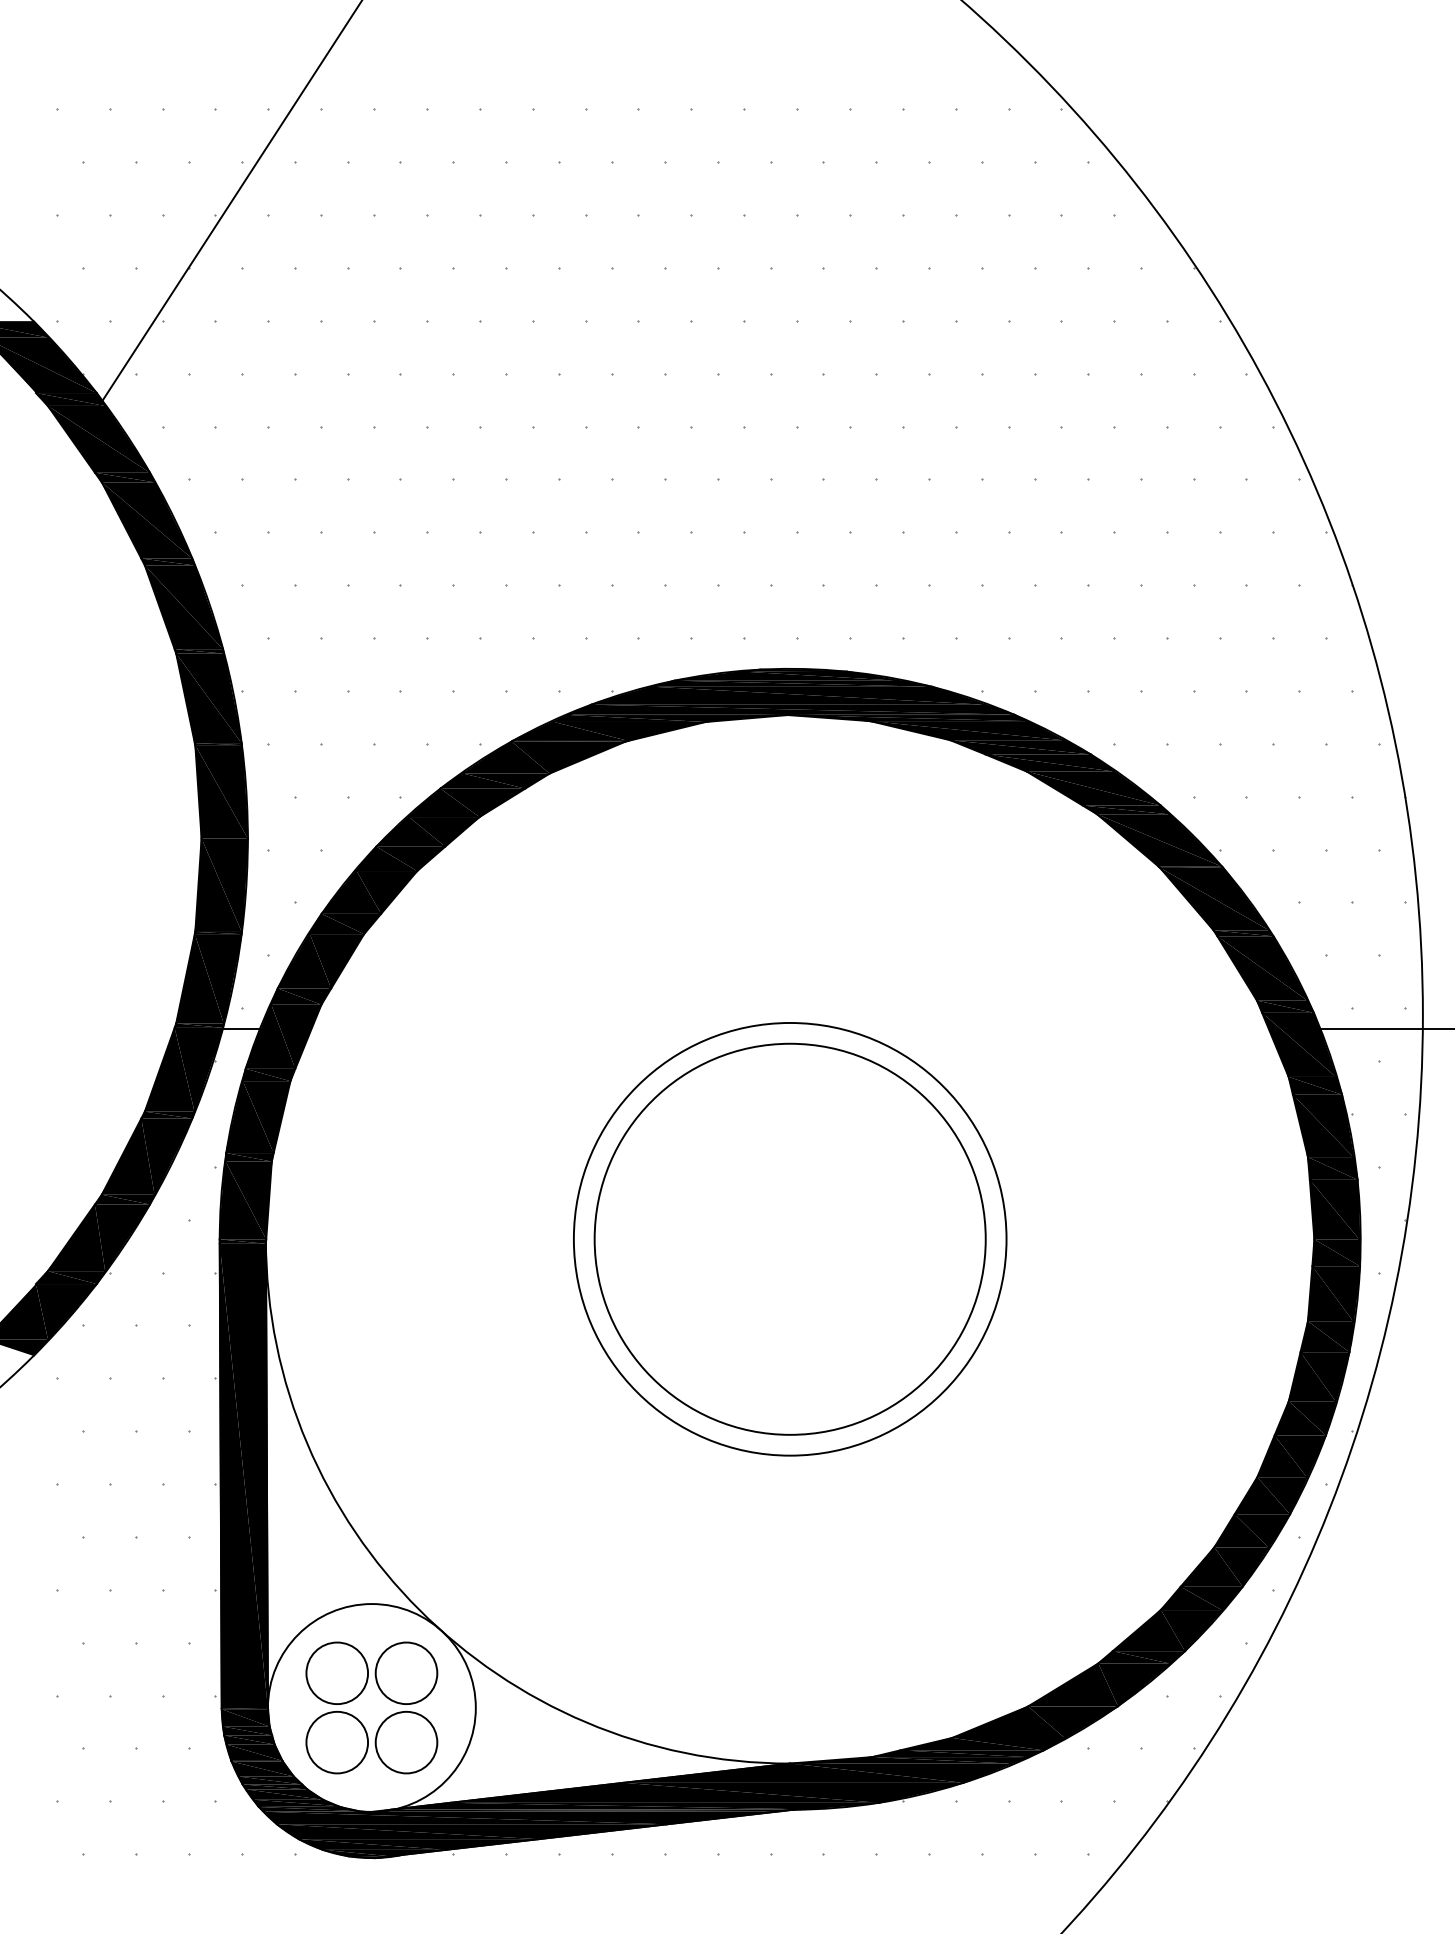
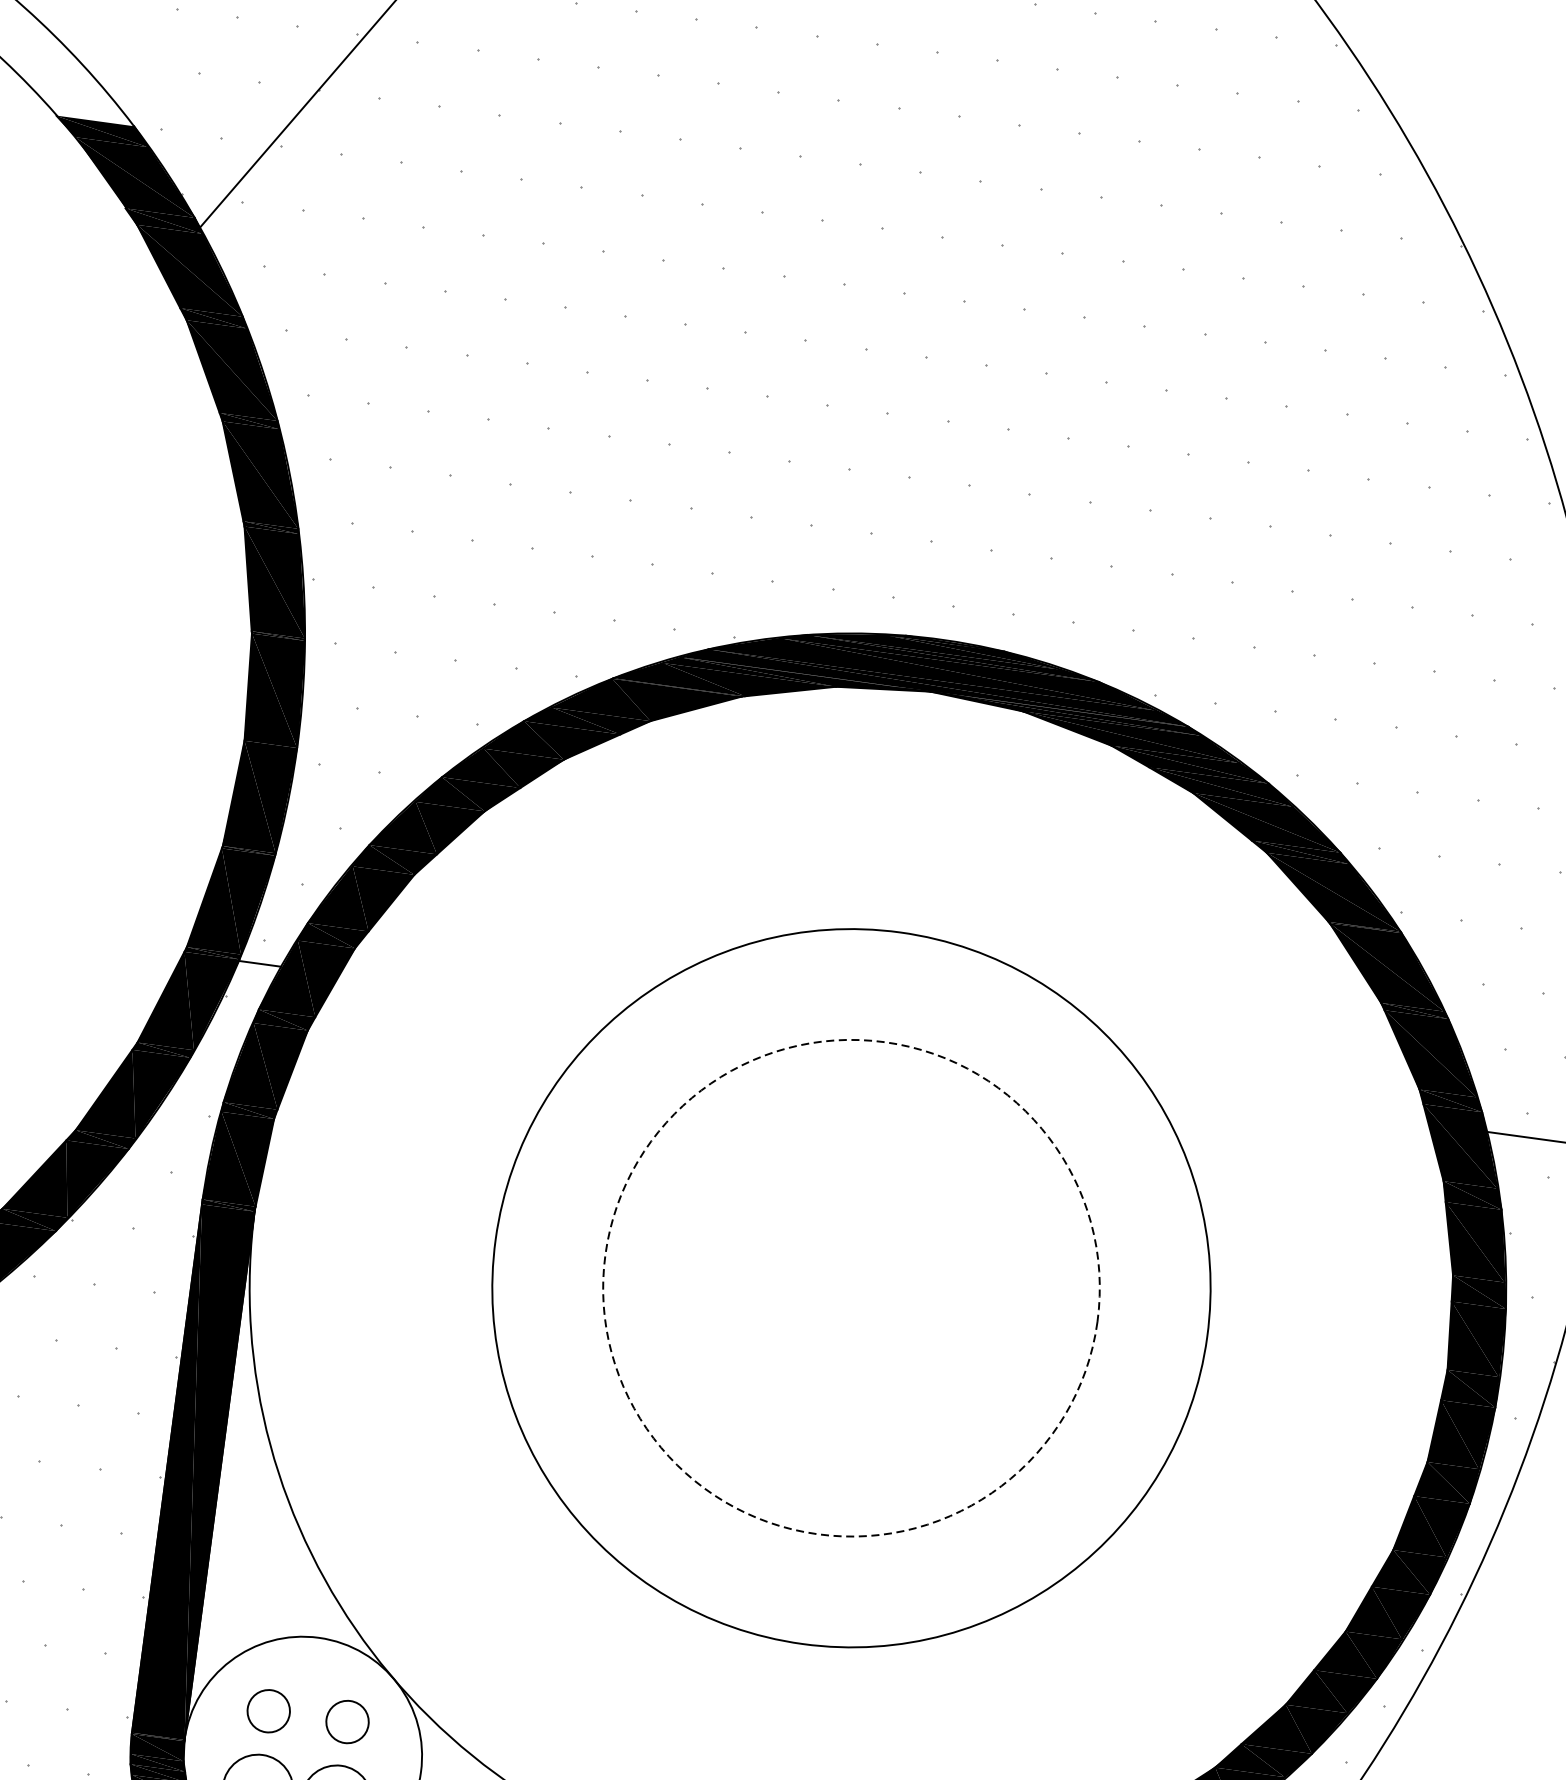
circle: (789, 1238) -> (850, 1287), size x1.6
circle: (789, 1238) -> (850, 1287), solid -> dashed
circle: (337, 1673) -> (269, 1711), size x0.6
circle: (406, 1673) -> (347, 1722), size x0.6

